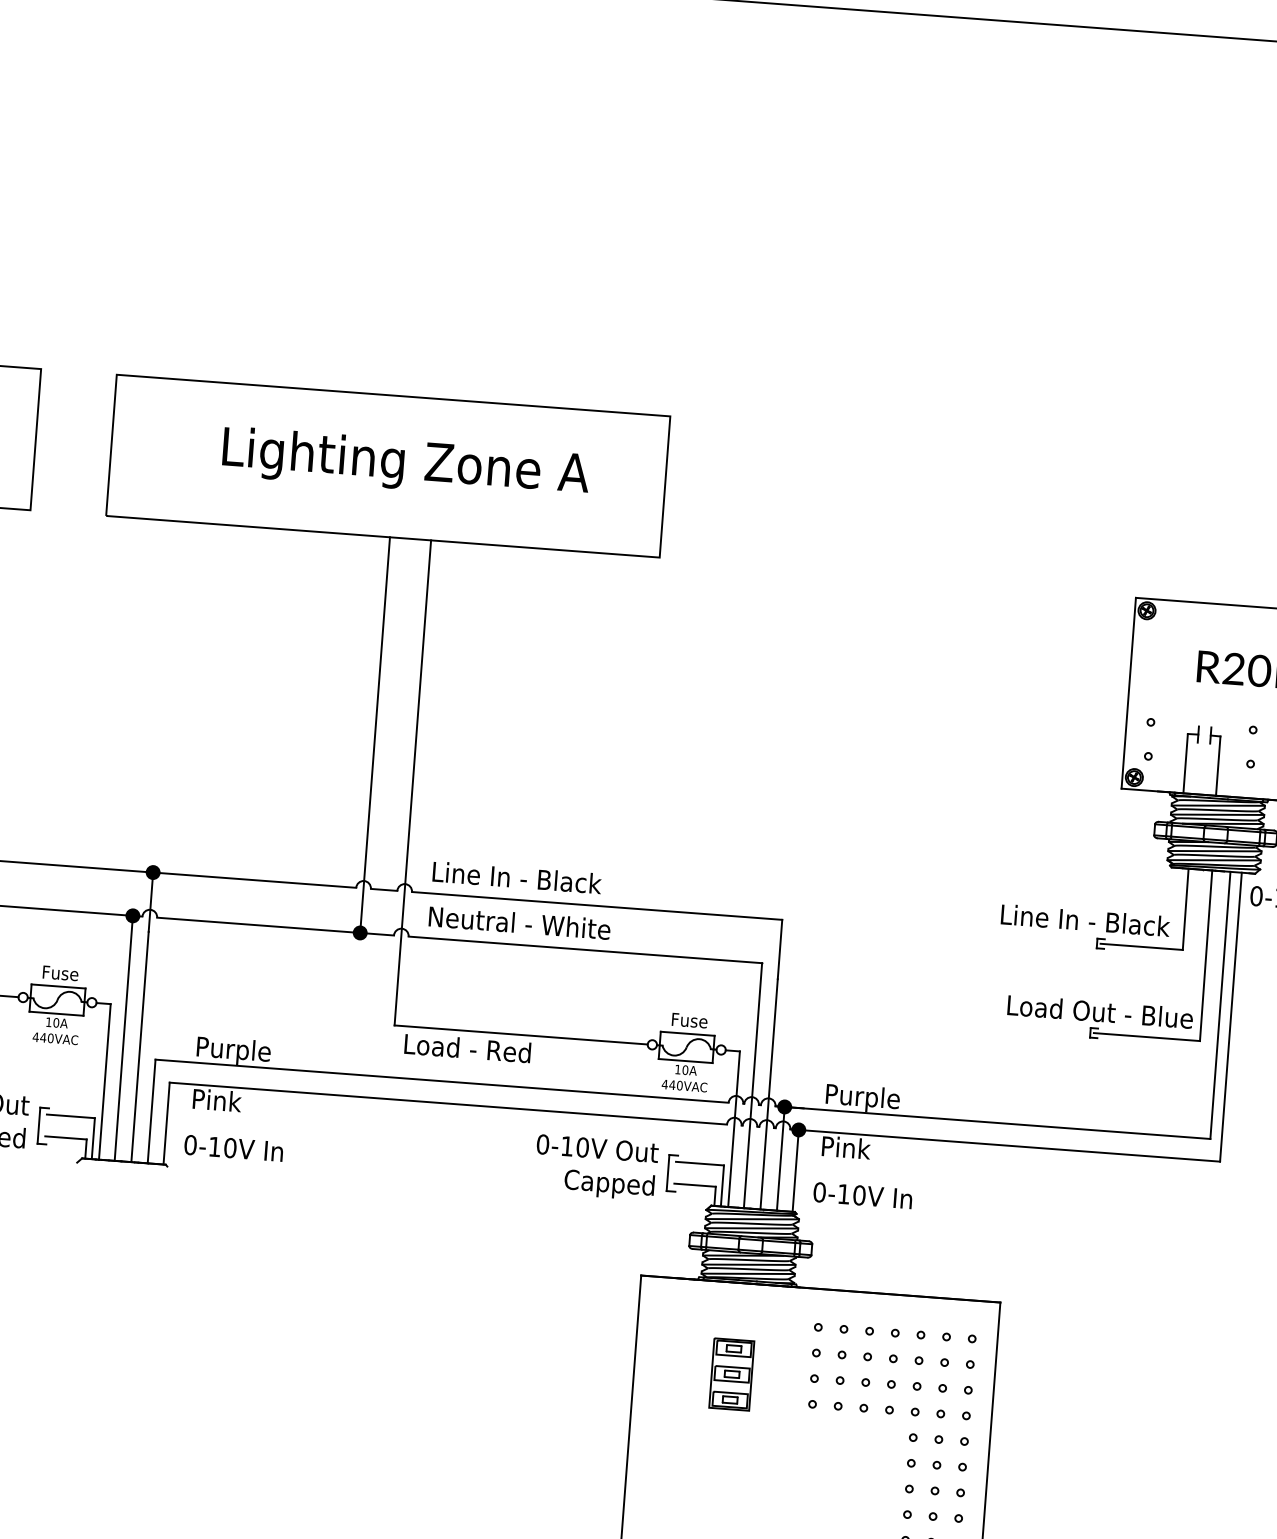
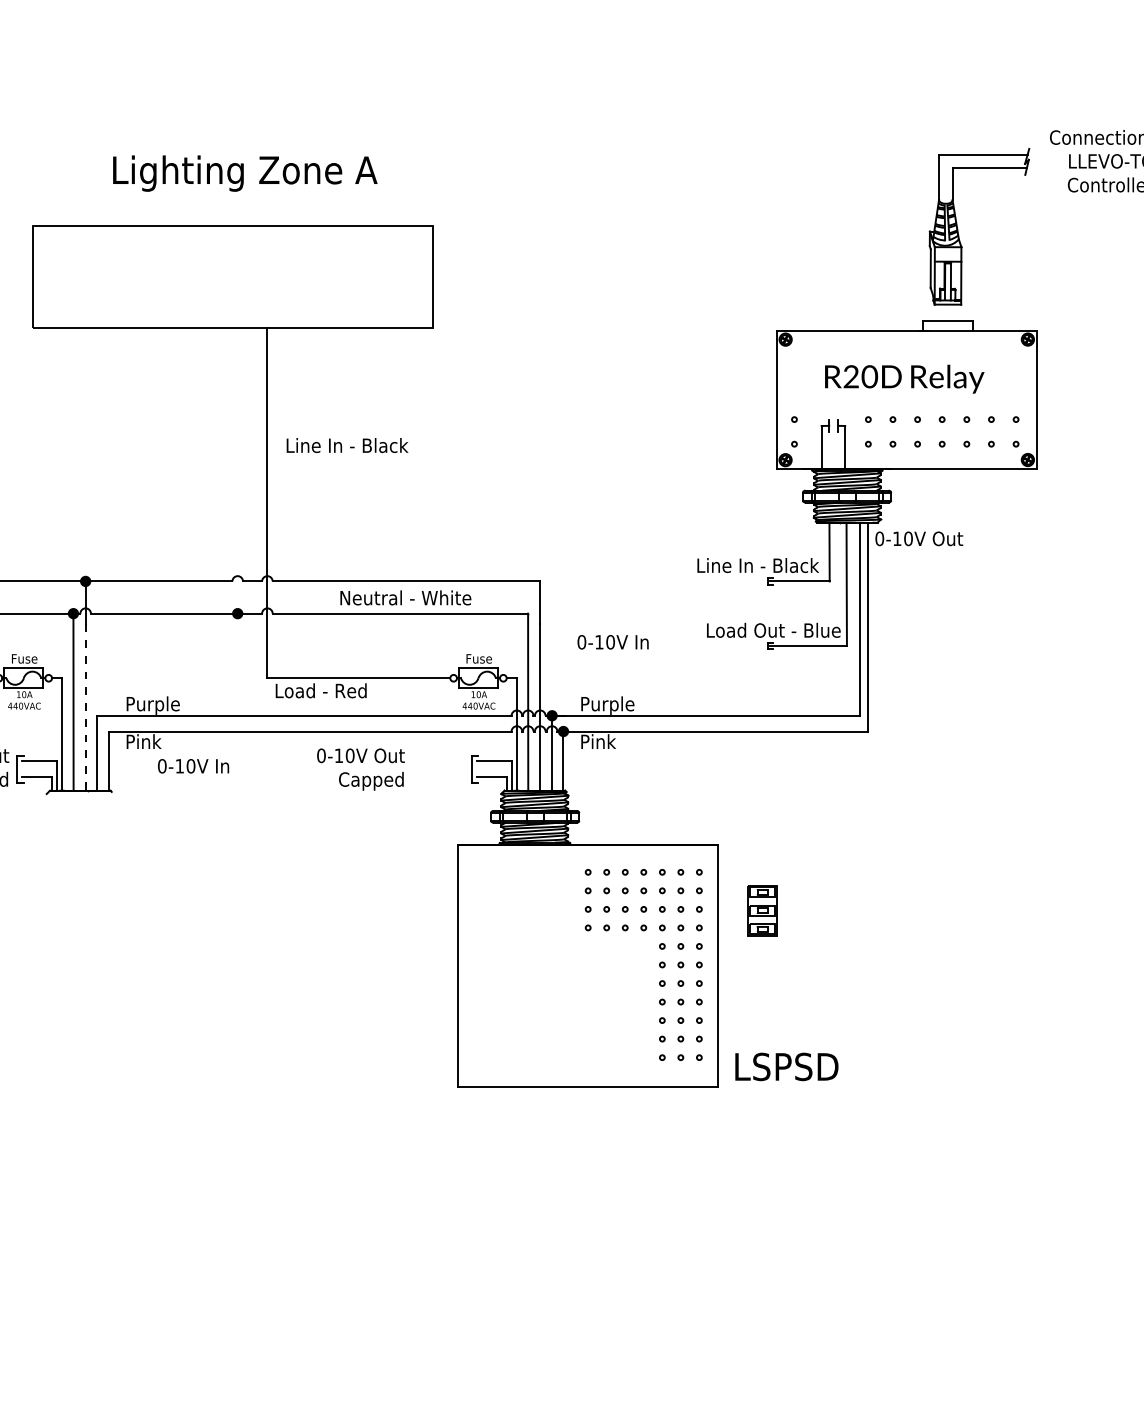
text: (406, 464) -> (245, 173), moved
line: (374, 734) -> (237, 470), removed
text: (517, 877) -> (347, 445), moved
text: (519, 922) -> (405, 597), moved
line: (139, 1046) -> (85, 707), solid -> dashed
text: (233, 1148) -> (193, 766), moved
text: (595, 1167) -> (360, 769), moved
text: (862, 1195) -> (612, 642), moved
part: (731, 1374) -> (762, 910), moved

